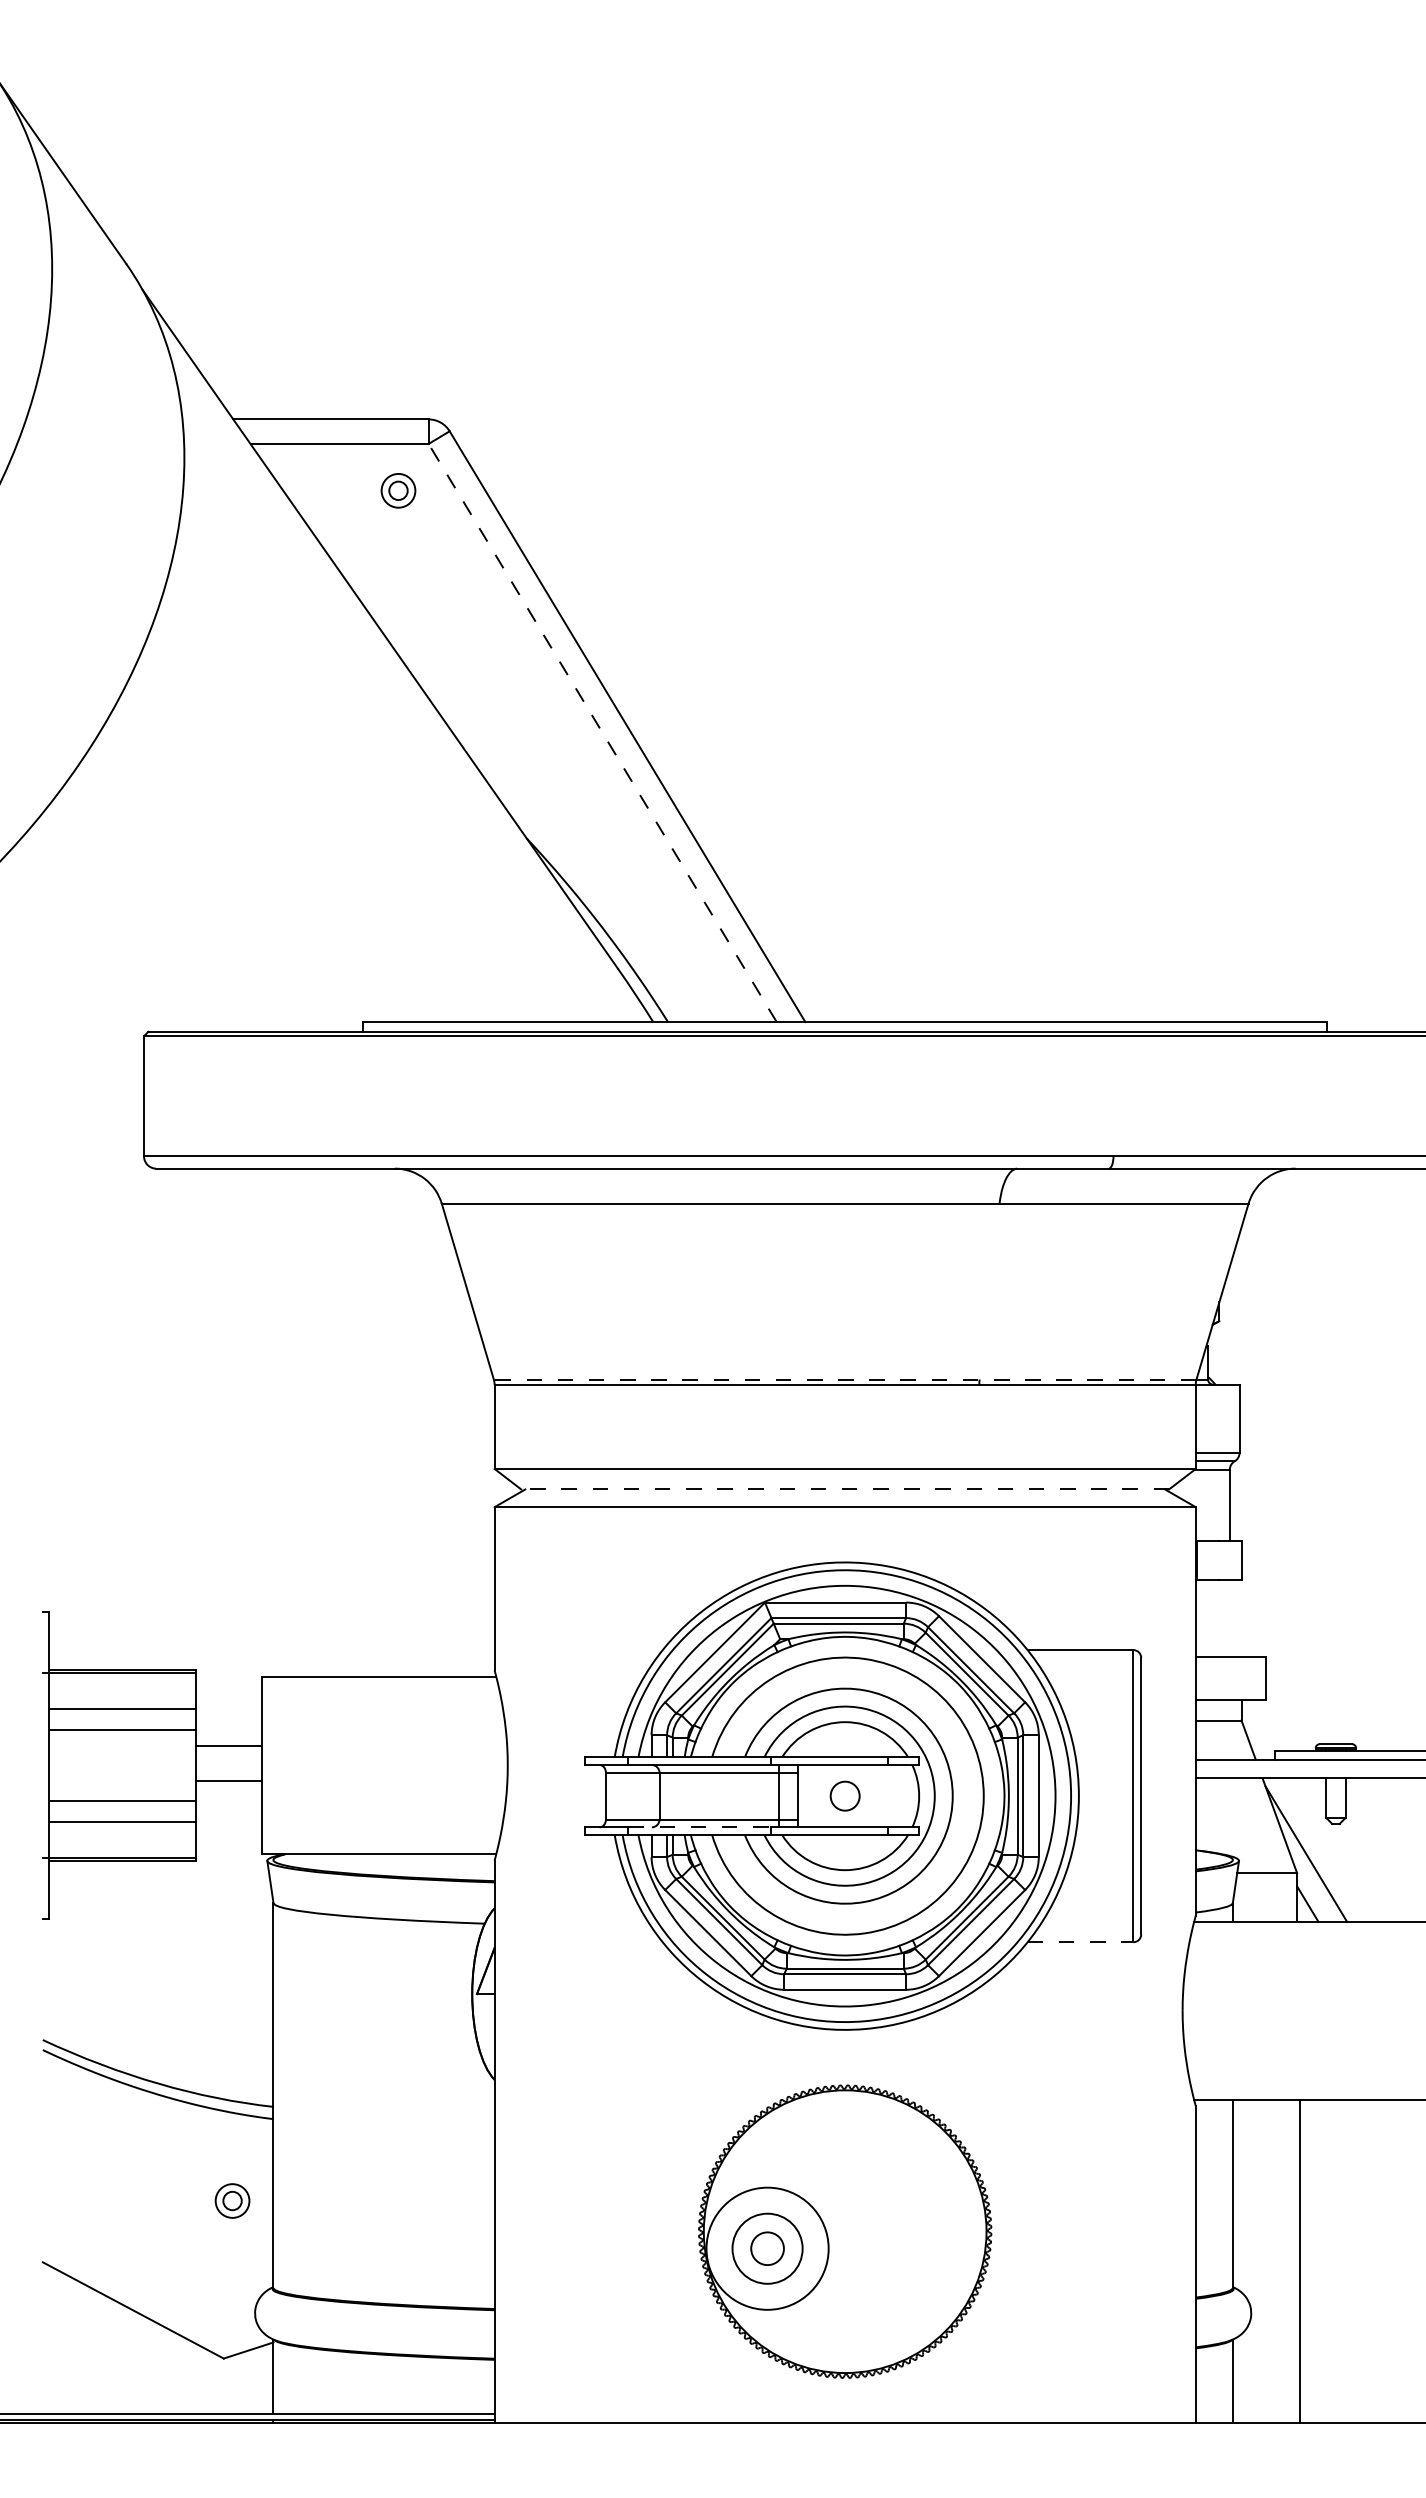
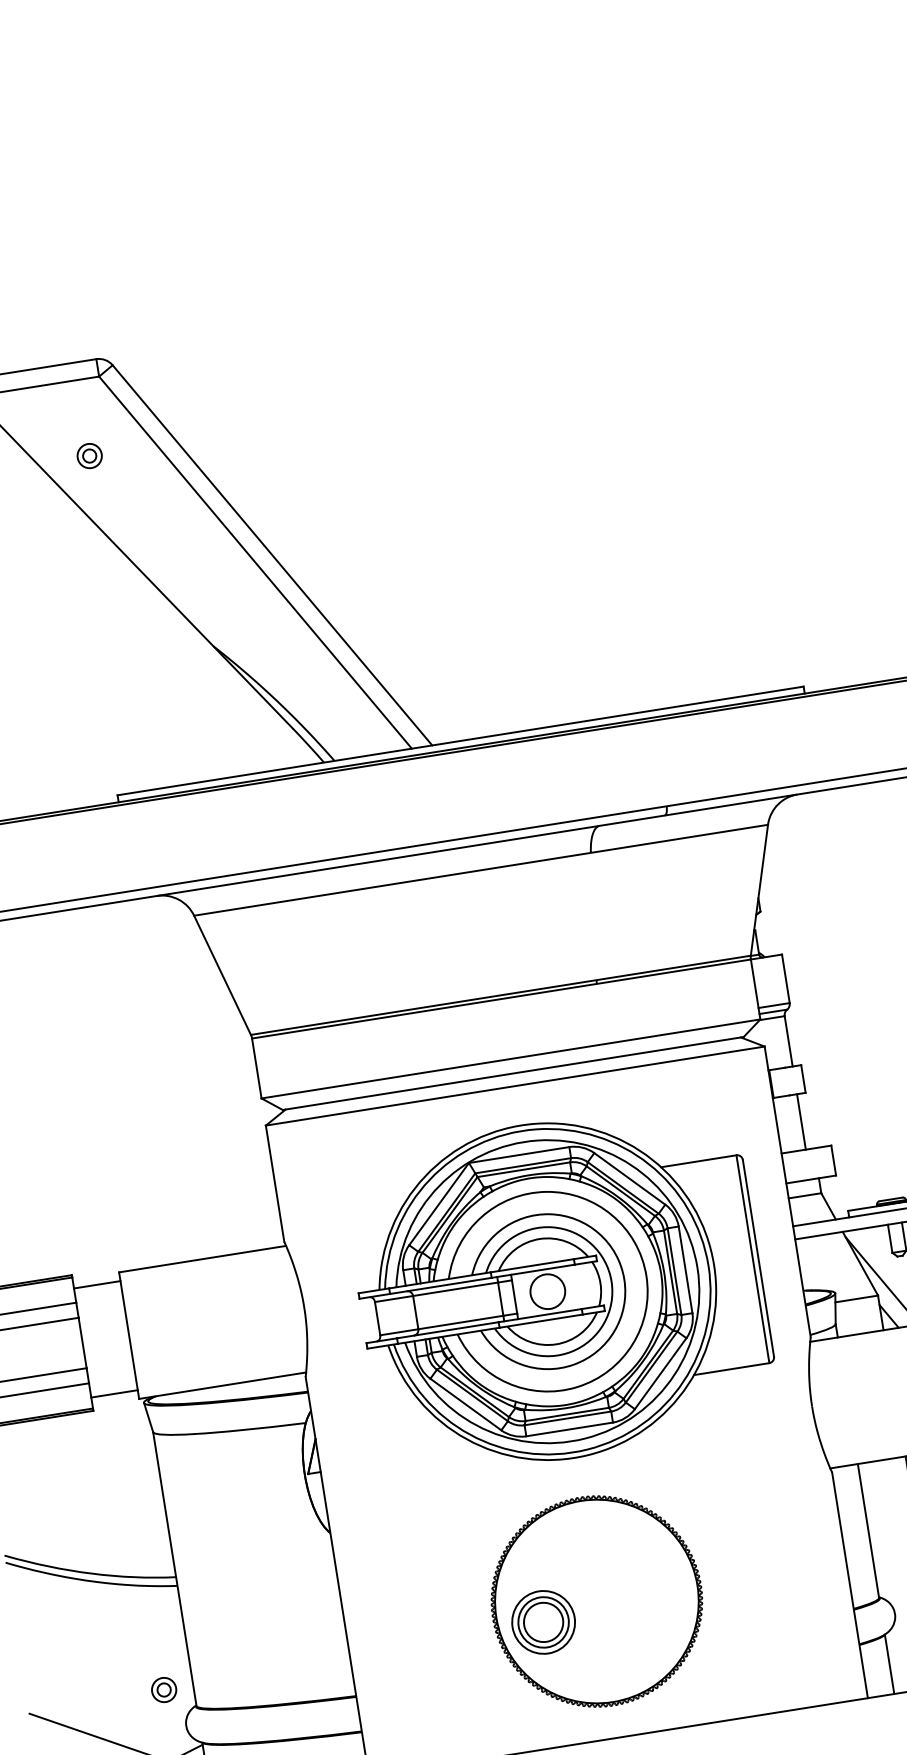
part: (398, 490) -> (89, 455), moved
line: (602, 732) -> (255, 562), dashed -> solid
line: (844, 1379) -> (500, 995), dashed -> solid
line: (845, 1489) -> (513, 1073), dashed -> solid
line: (1229, 1618) -> (801, 1121), added
line: (228, 1745) -> (96, 1284), moved
line: (228, 1781) -> (114, 1394), moved
circle: (845, 1796) -> (548, 1291), size x1.67
line: (700, 1827) -> (448, 1330), dashed -> solid
line: (1080, 1942) -> (731, 1369), dashed -> solid
part: (232, 2200) -> (164, 1689), moved
circle: (767, 2248) -> (543, 1622), size x0.71
circle: (767, 2248) -> (543, 1622), size x1.67

